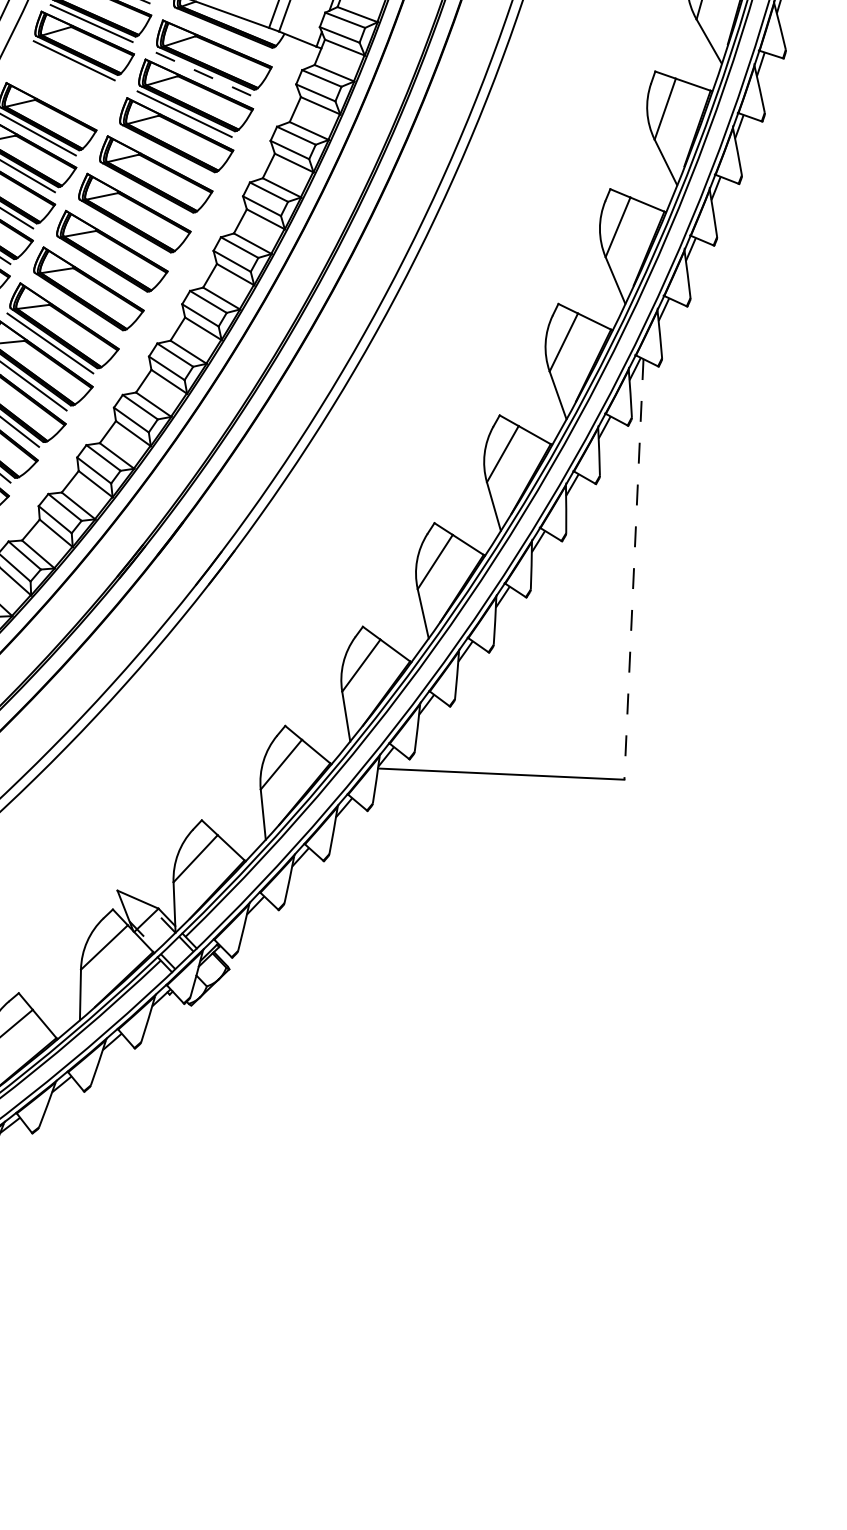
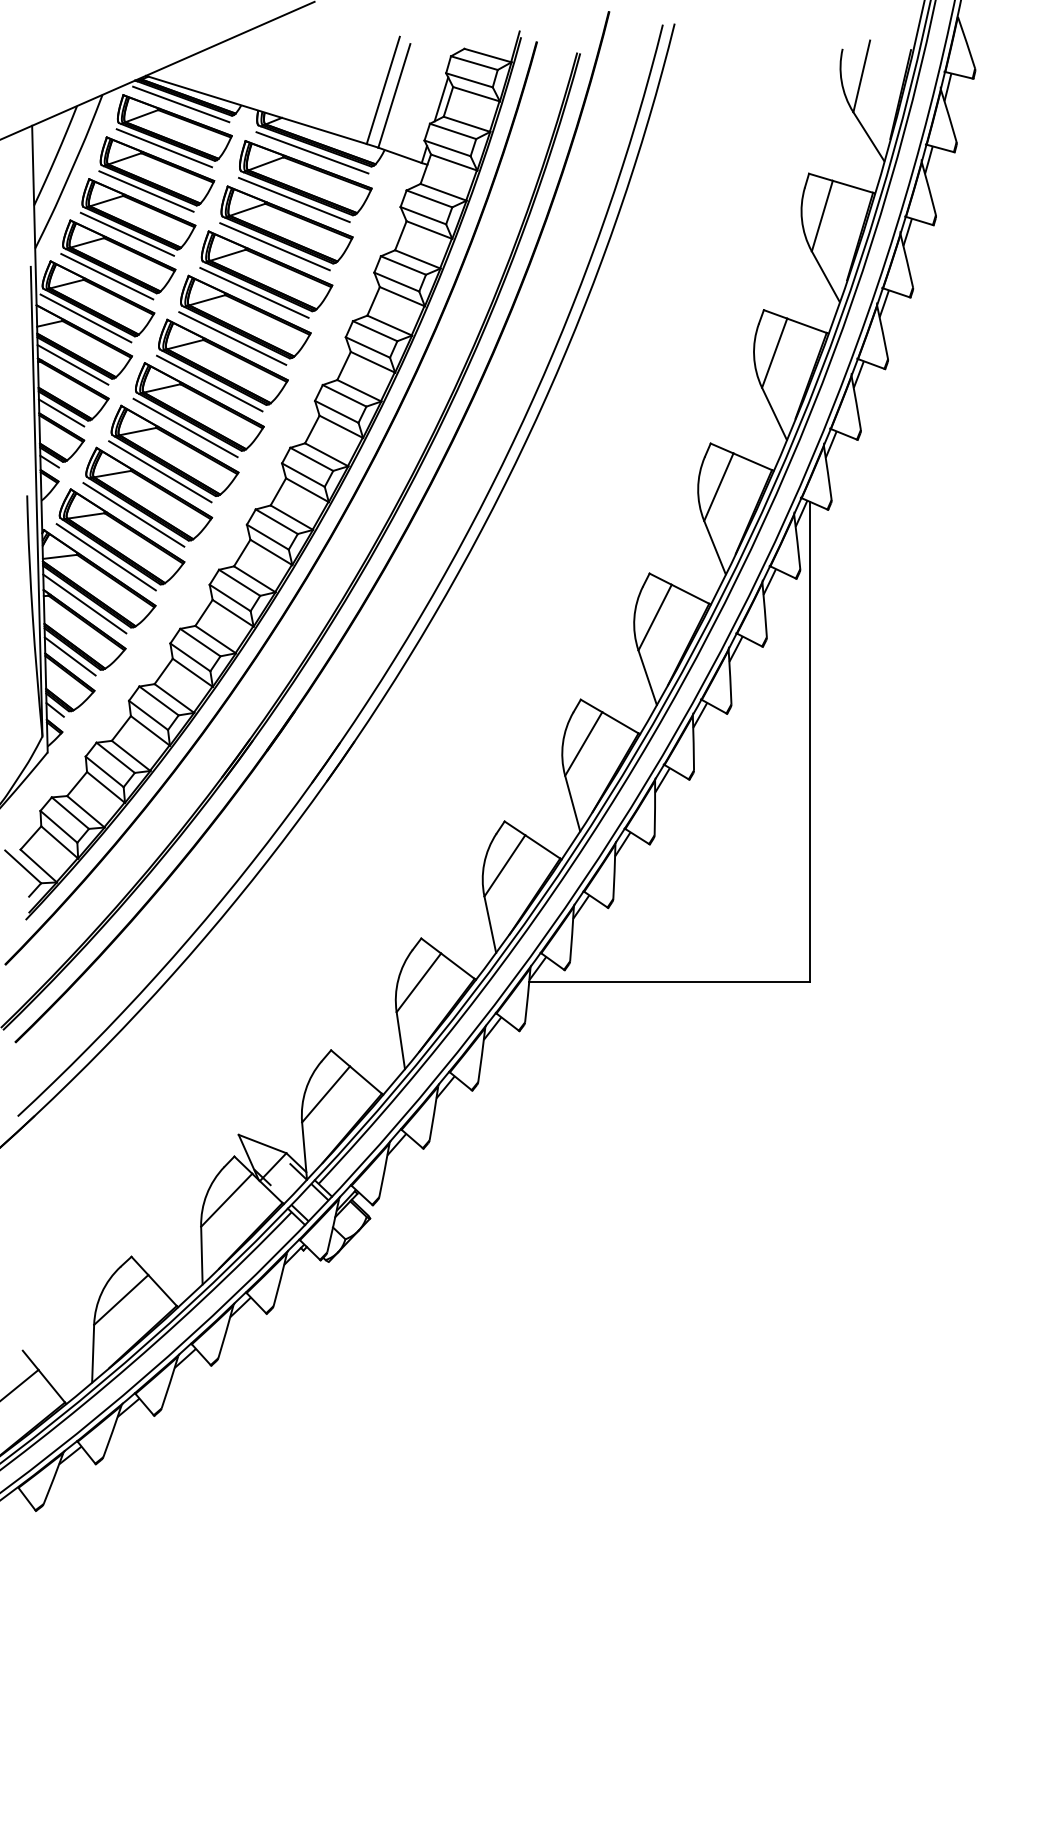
line: (221, 33) -> (312, 152), added
line: (203, 74) -> (294, 200), dashed -> solid
part: (65, 83) -> (137, 217), added
line: (164, 153) -> (254, 292), added
line: (143, 192) -> (232, 338), added
line: (121, 231) -> (209, 383), added
line: (99, 268) -> (185, 427), added
line: (75, 306) -> (160, 471), added
line: (633, 569) -> (810, 742), dashed -> solid

